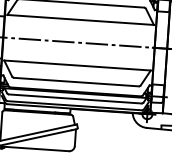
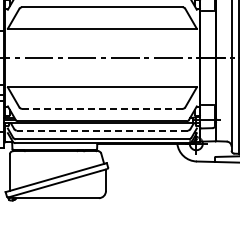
line: (75, 81) -> (101, 108), solid -> dashed
line: (74, 98) -> (101, 130), solid -> dashed

